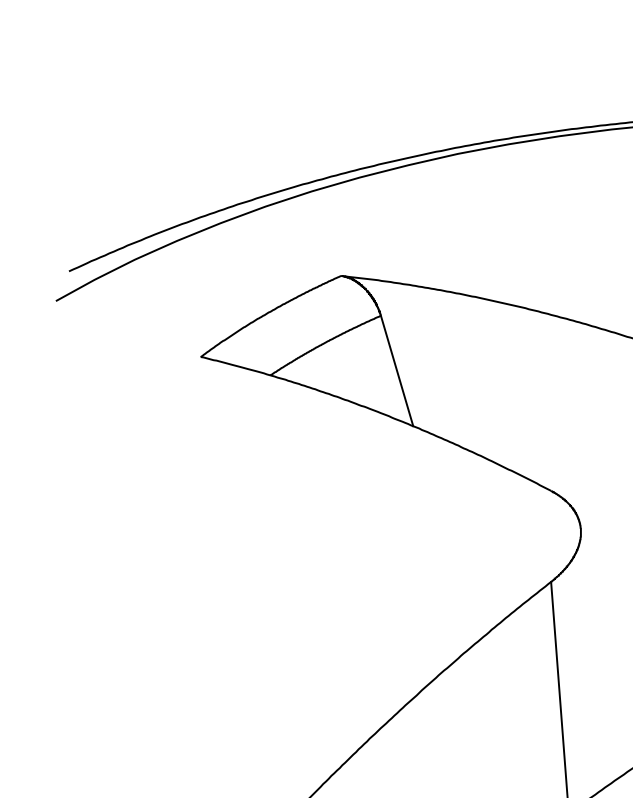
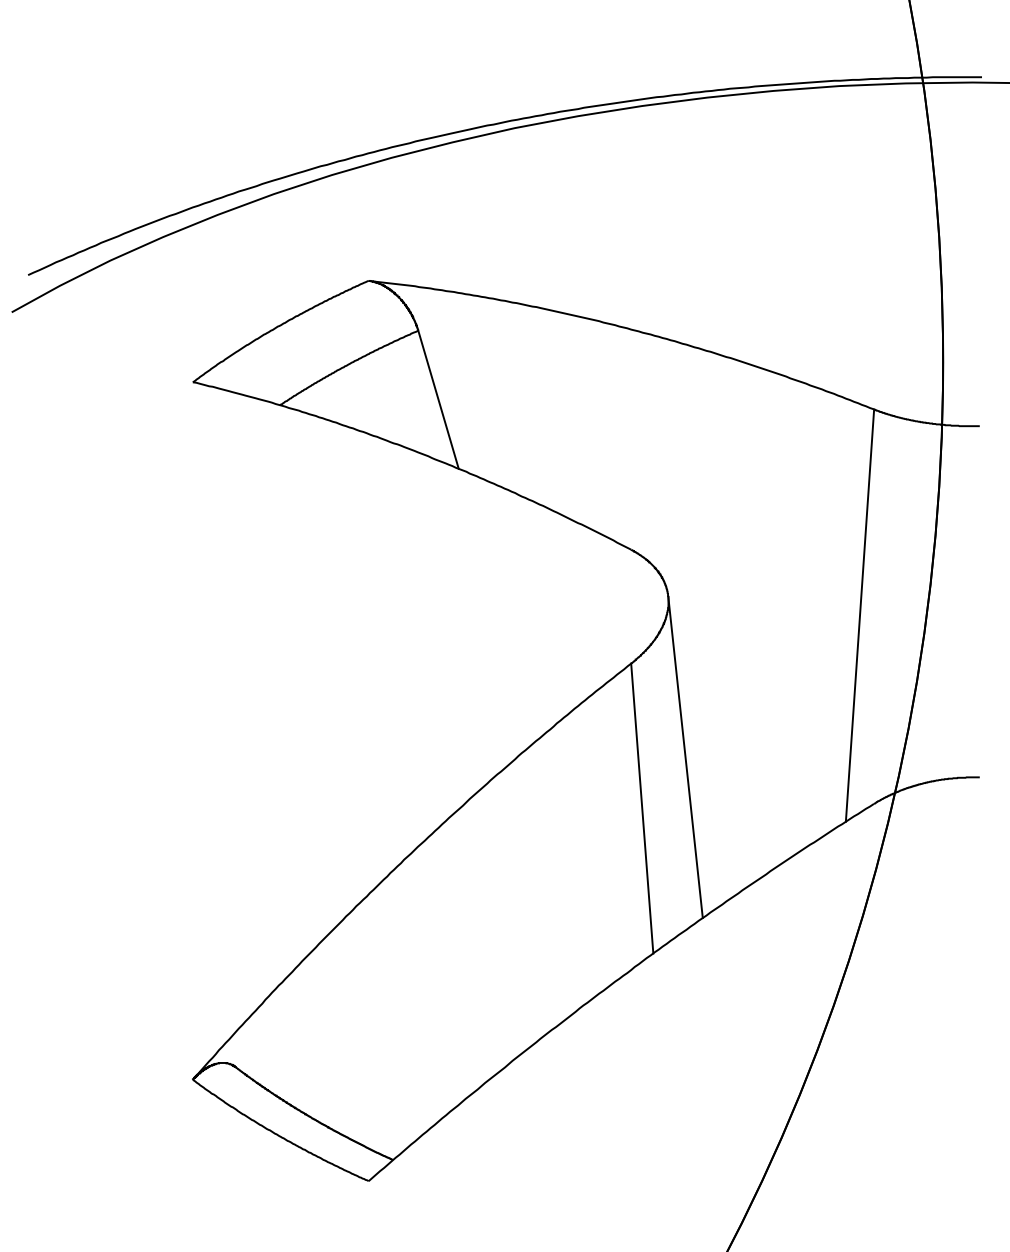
line: (594, 656) -> (685, 757), added

